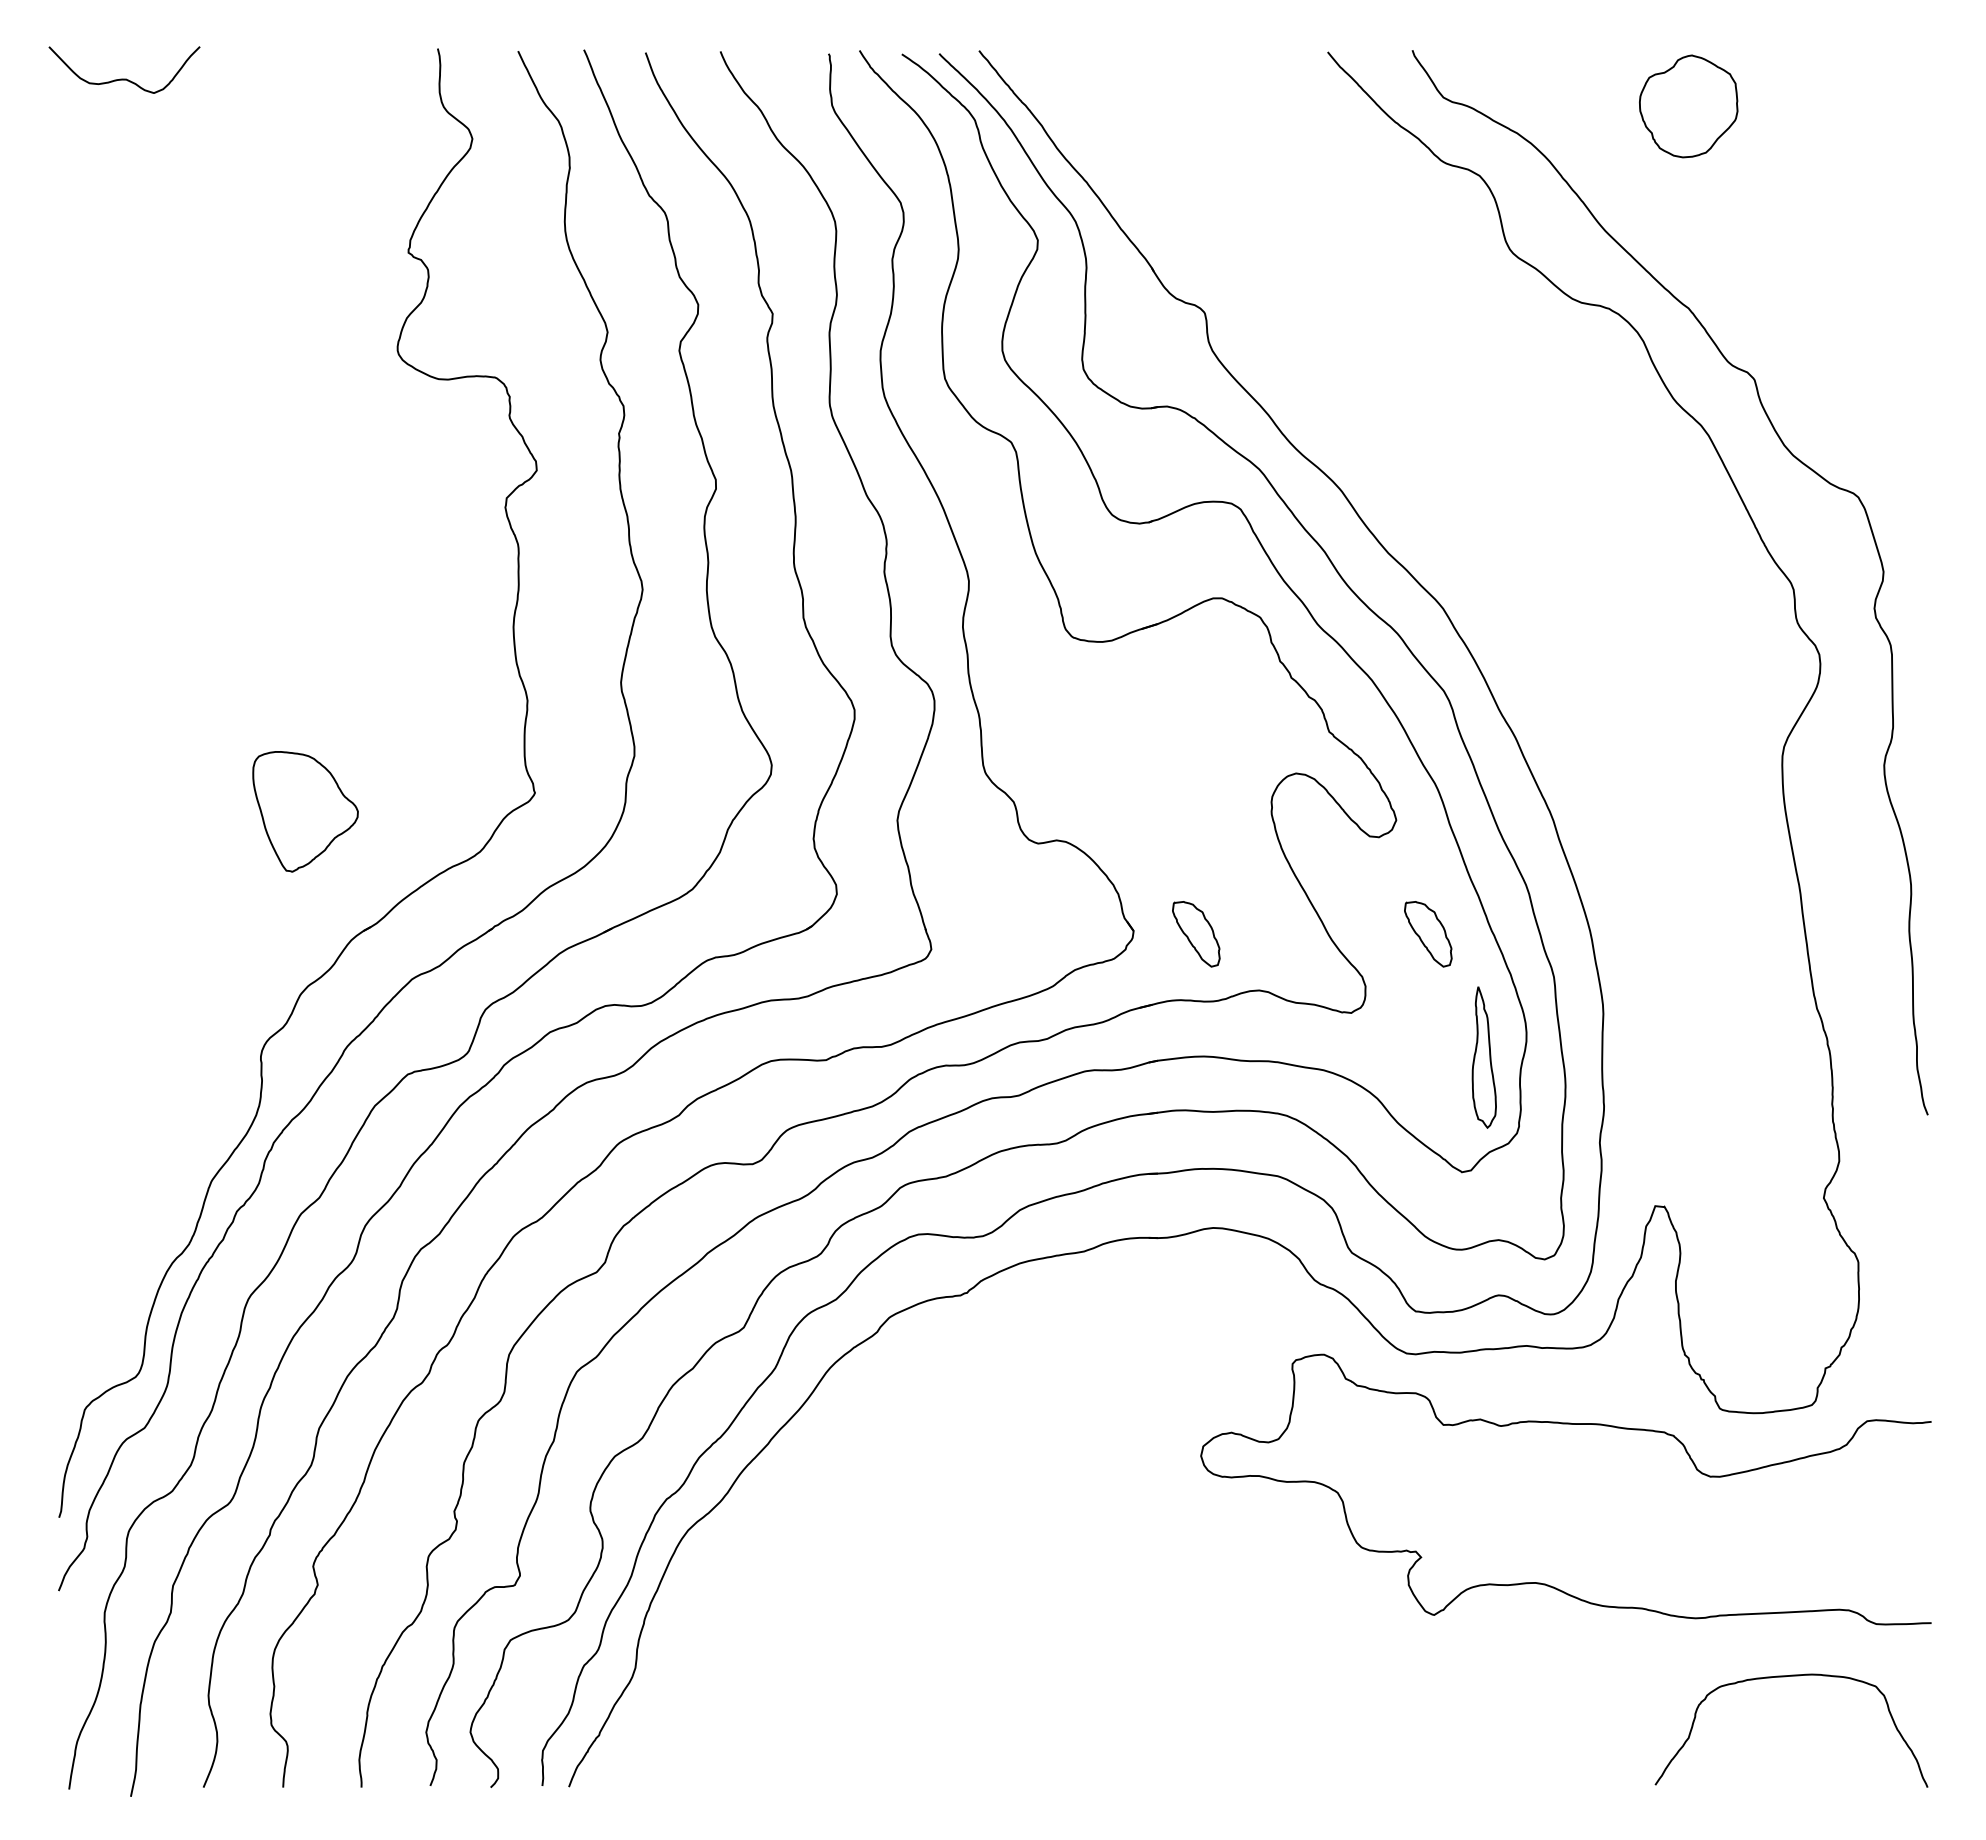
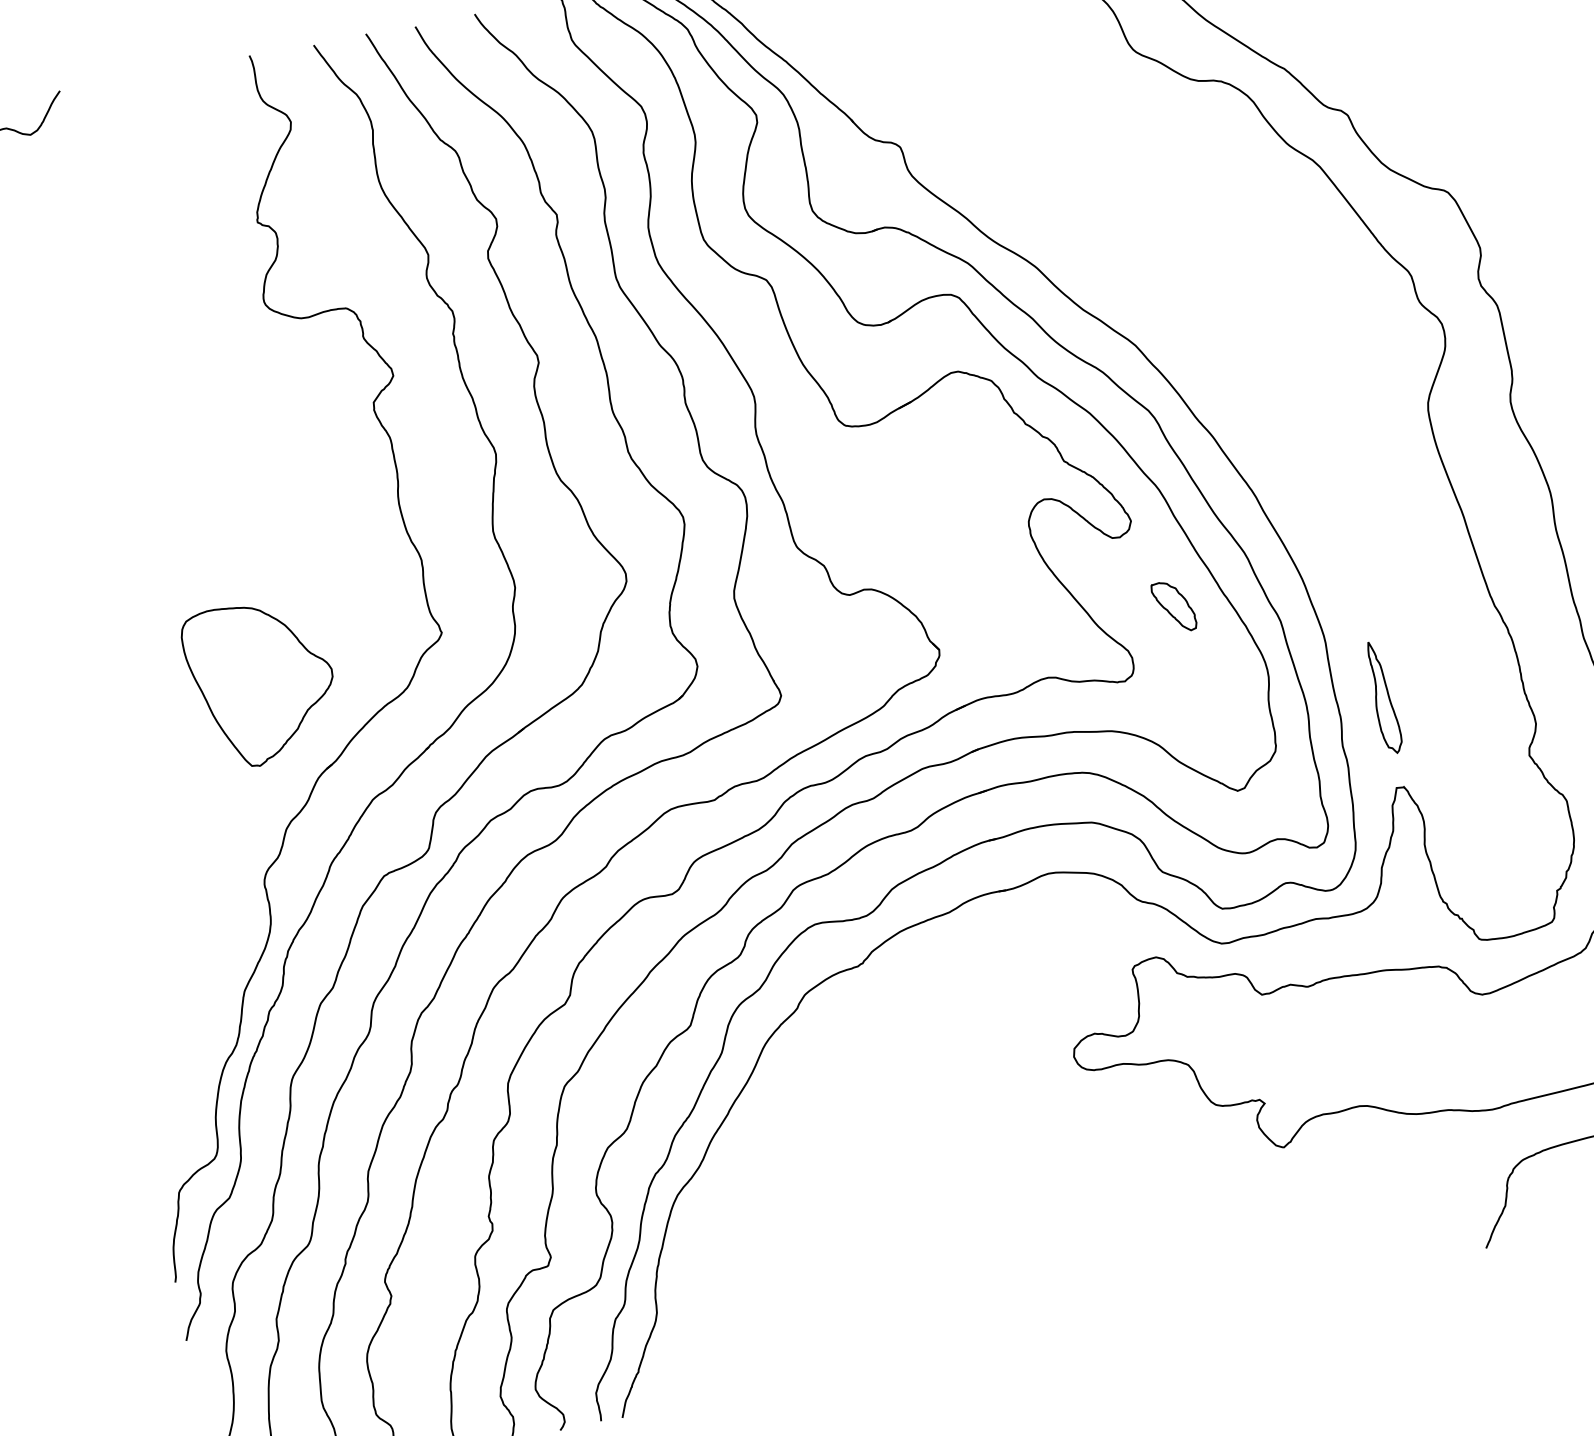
part: (305, 811) -> (262, 682), size x1.67
part: (1196, 934) -> (989, 642), removed
part: (1483, 1057) -> (1383, 697), moved

